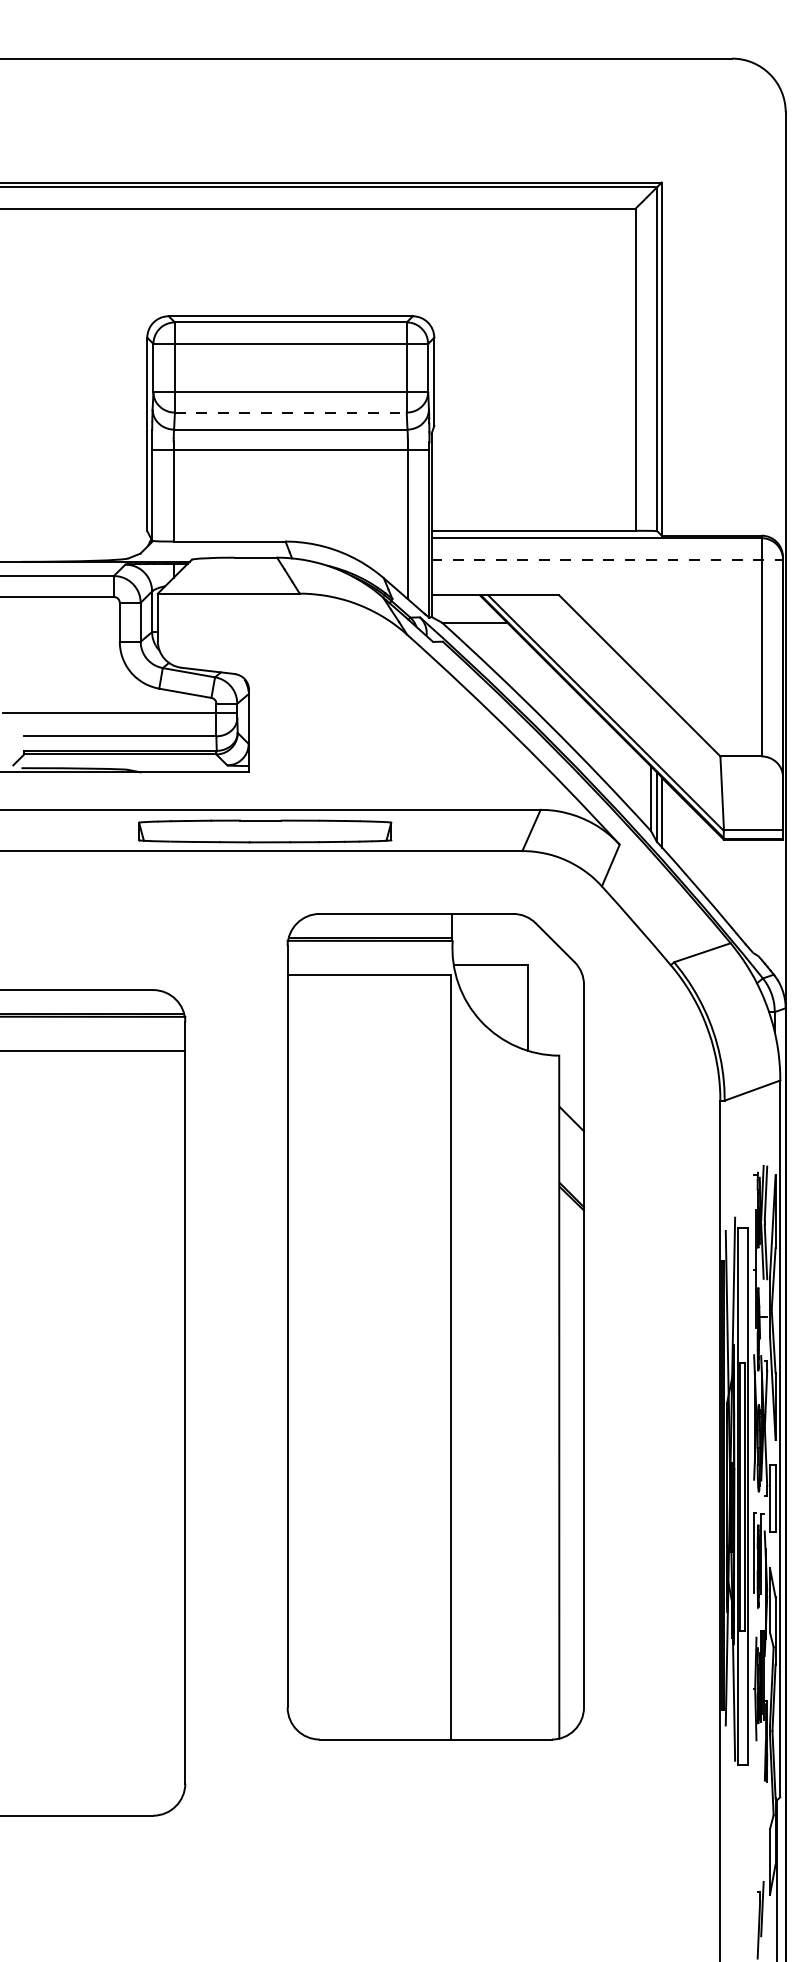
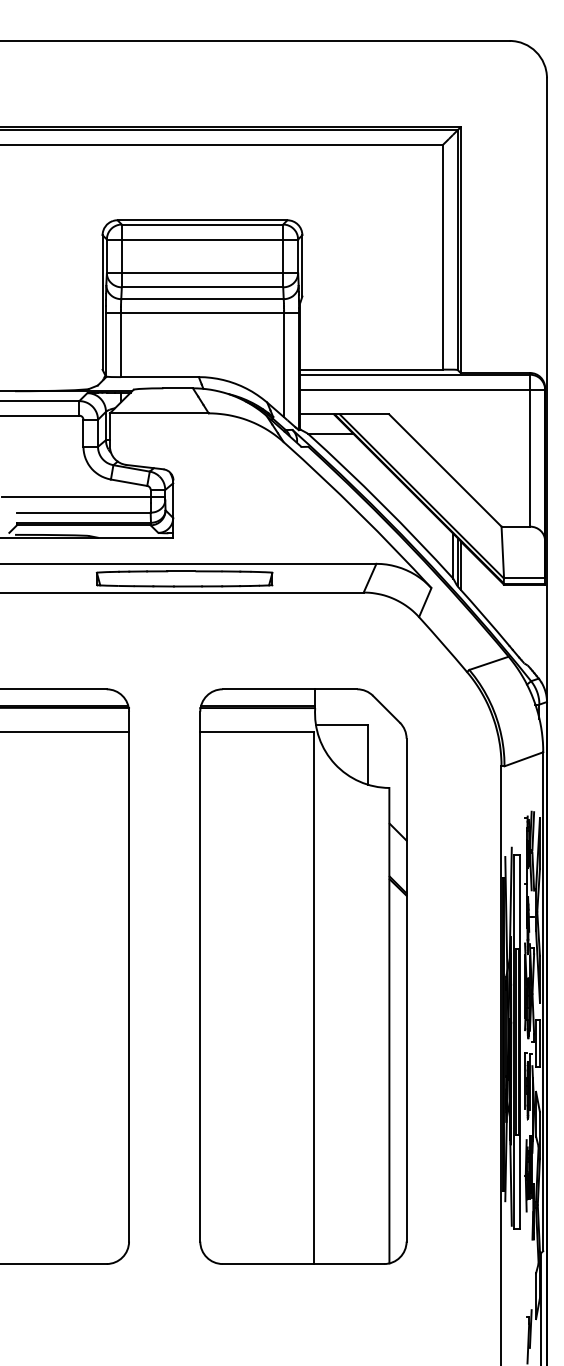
line: (290, 412) -> (202, 287), dashed -> solid
line: (608, 559) -> (423, 389), dashed -> solid
part: (435, 1326) -> (303, 976), moved

